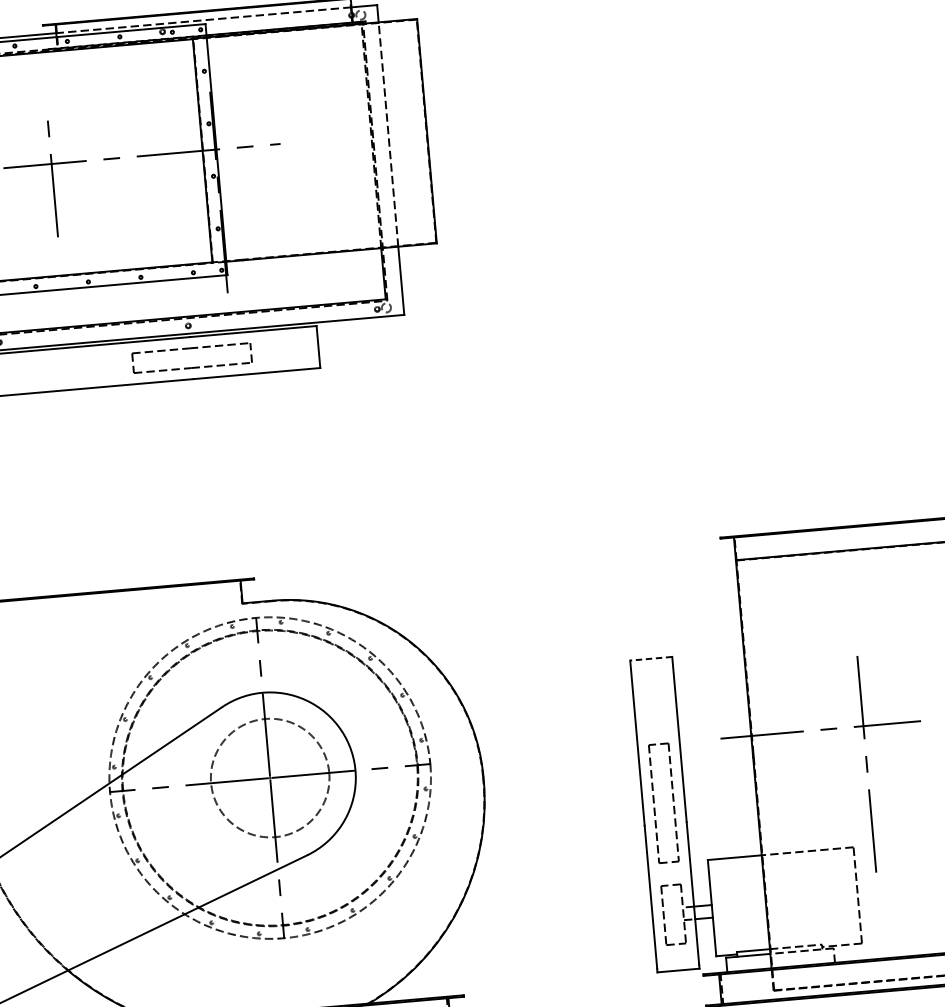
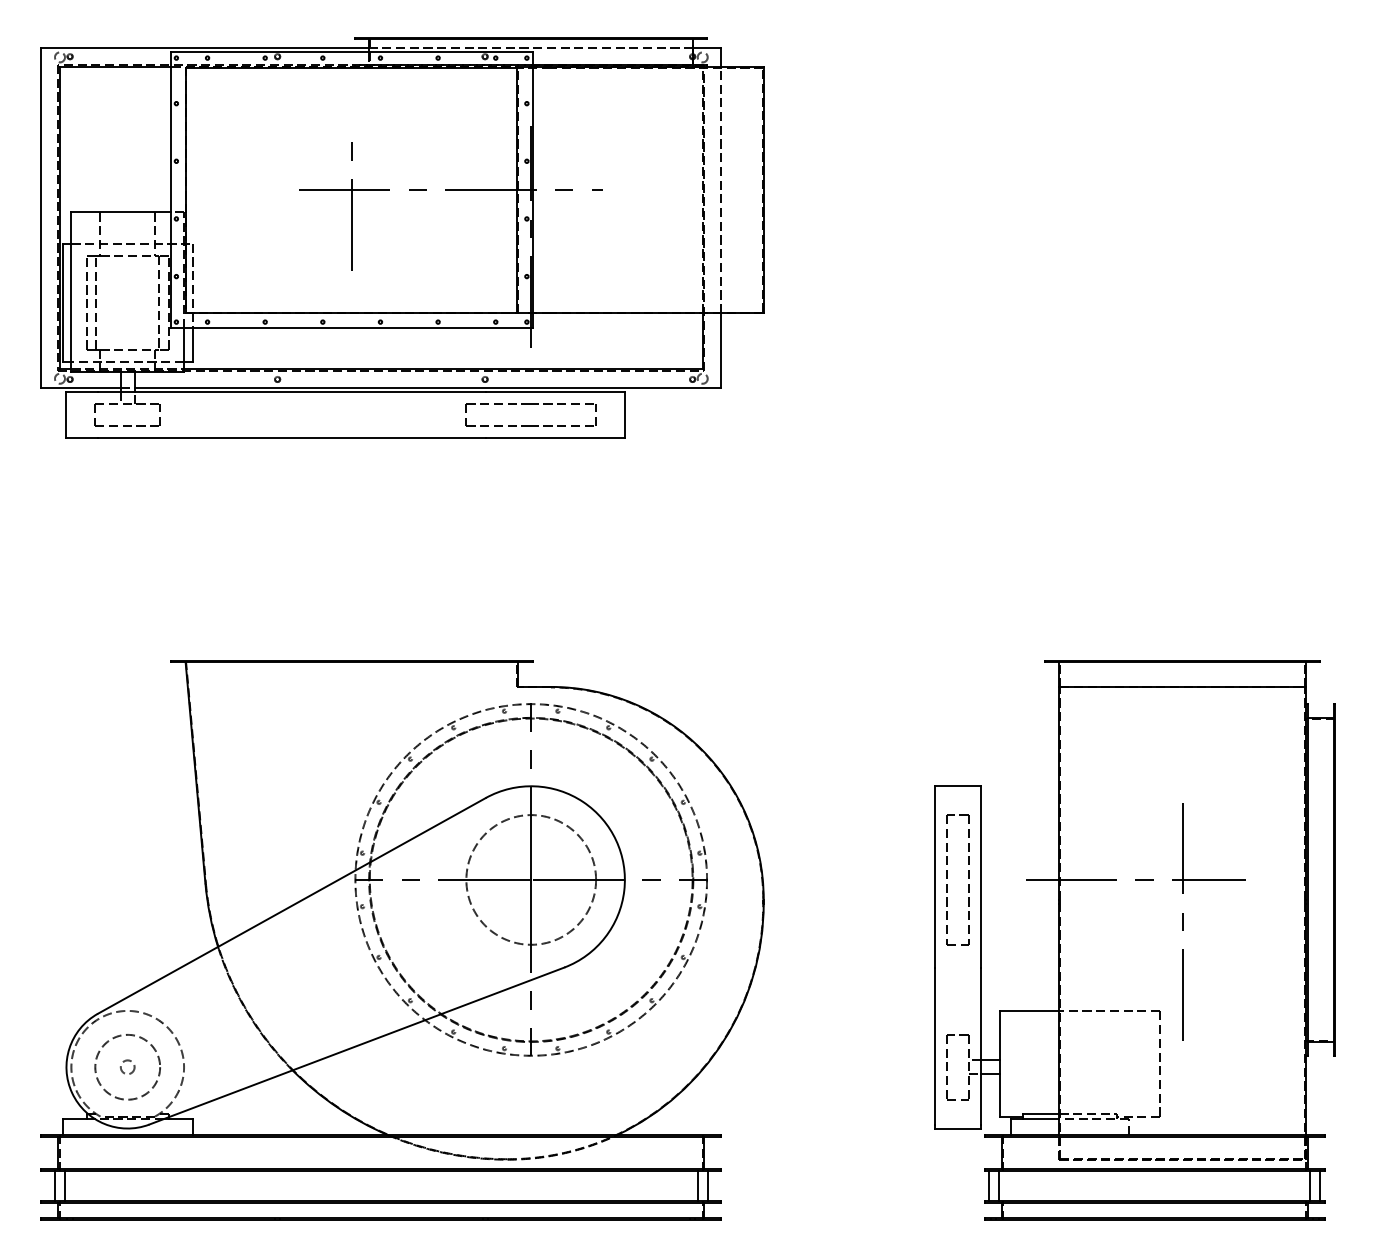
part: (190, 348) -> (530, 404), moved
line: (651, 658) -> (957, 786), dashed -> solid
part: (654, 802) -> (947, 878), moved

